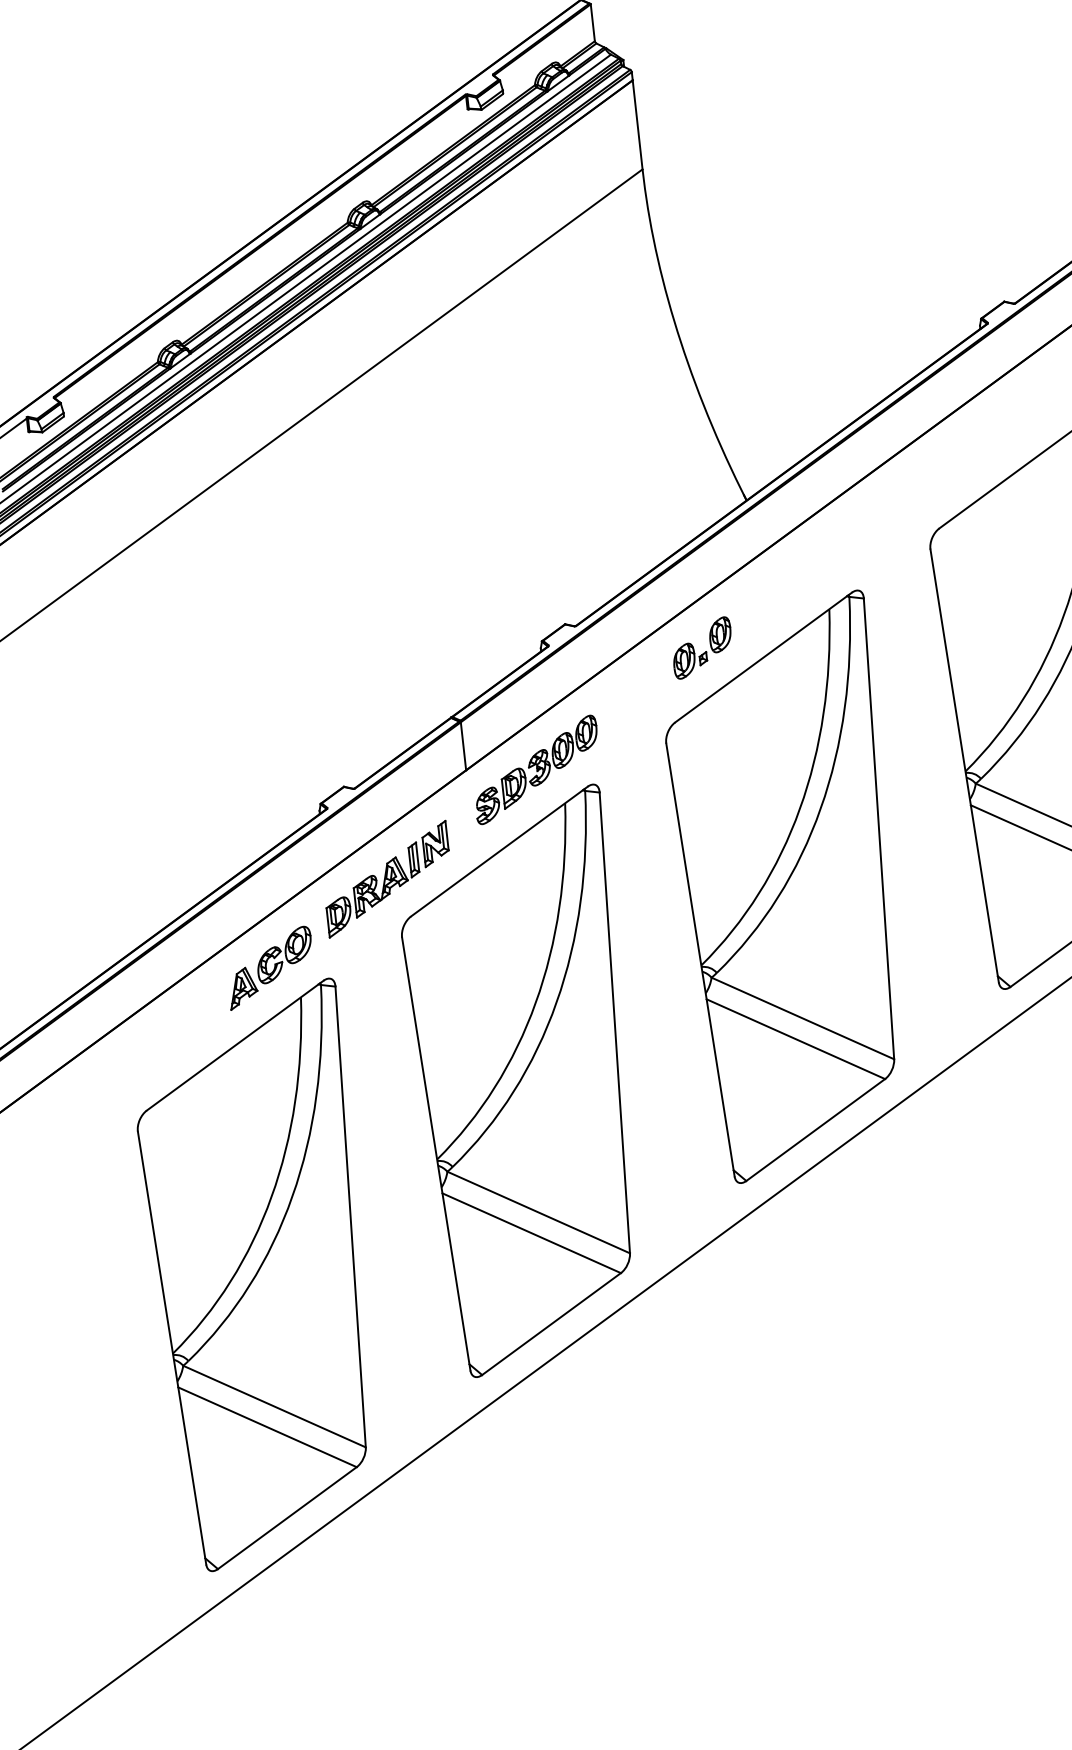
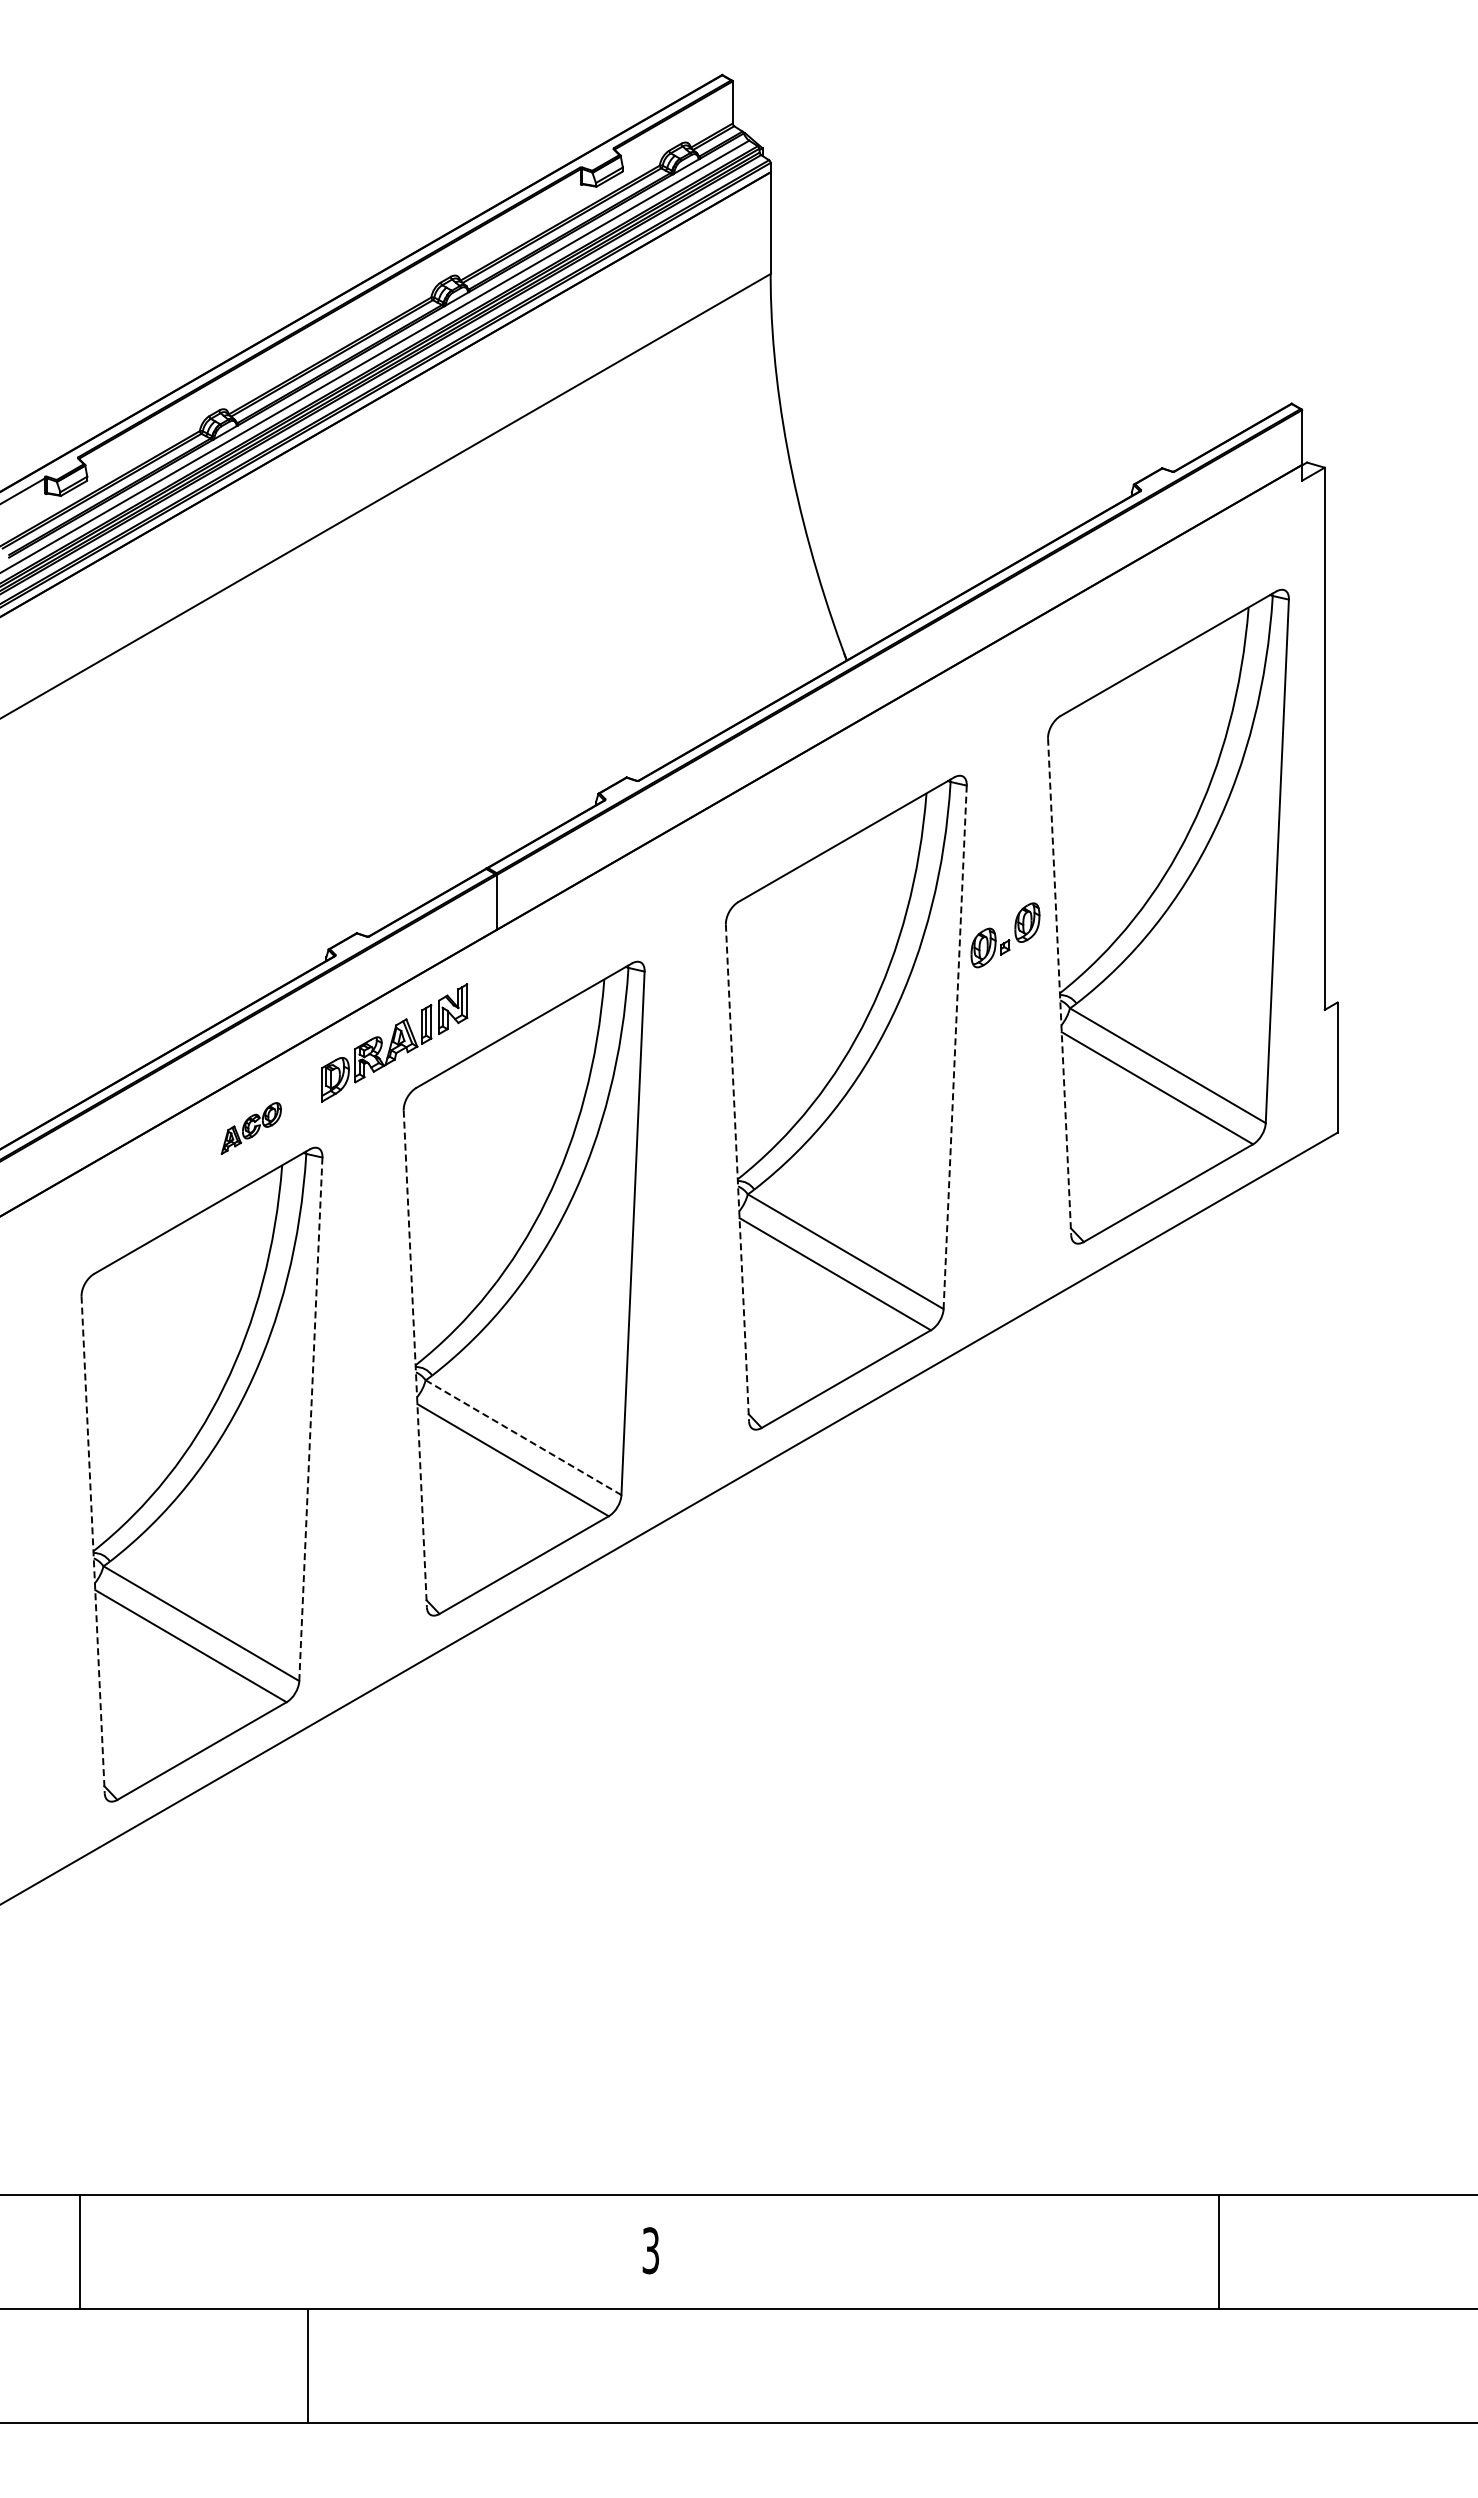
part: (702, 648) -> (1005, 935), moved
line: (964, 766) -> (1059, 987), solid -> dashed
part: (536, 769) -> (576, 937), removed
line: (879, 829) -> (955, 1047), solid -> dashed
line: (700, 960) -> (737, 1173), solid -> dashed
part: (270, 968) -> (251, 1128), size x0.6
line: (436, 1154) -> (415, 1359), solid -> dashed
line: (539, 1212) -> (524, 1437), solid -> dashed
line: (350, 1217) -> (310, 1419), solid -> dashed
line: (172, 1347) -> (93, 1544), solid -> dashed

